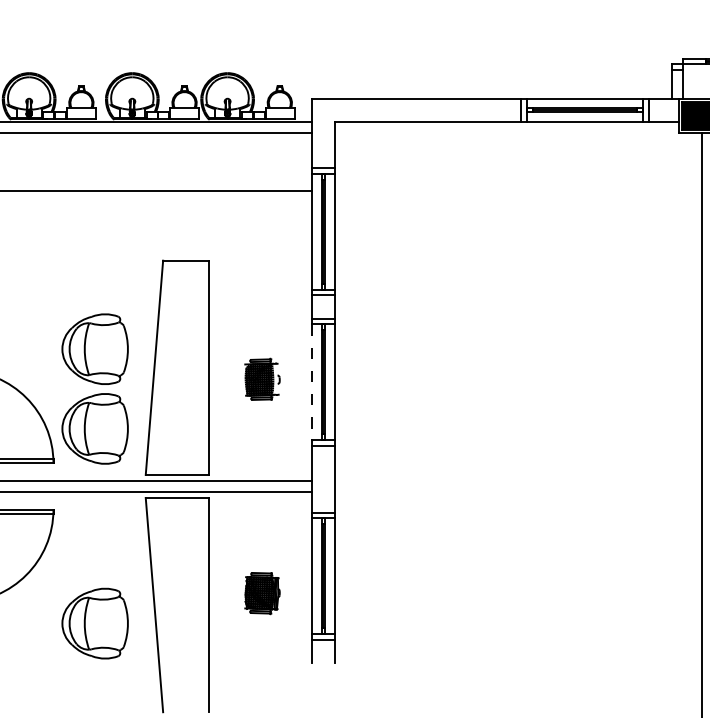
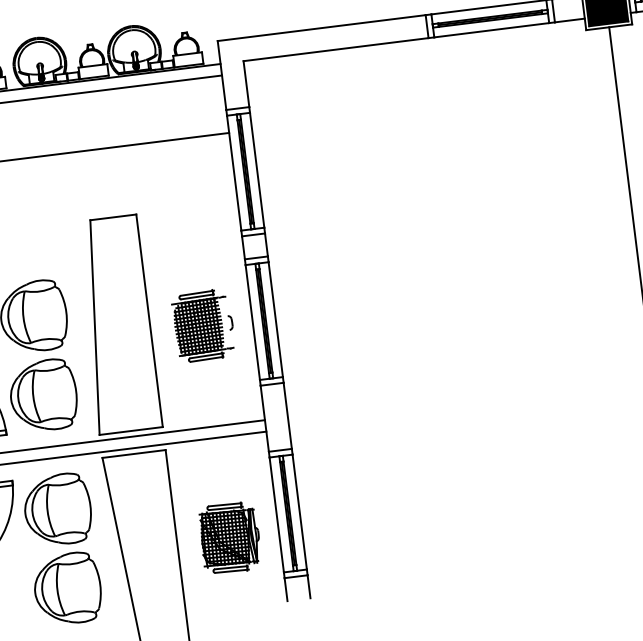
part: (262, 379) -> (203, 325), size x1.67
line: (311, 382) -> (252, 322), dashed -> solid
part: (94, 543) -> (57, 509), added
part: (262, 593) -> (230, 538), size x1.67

